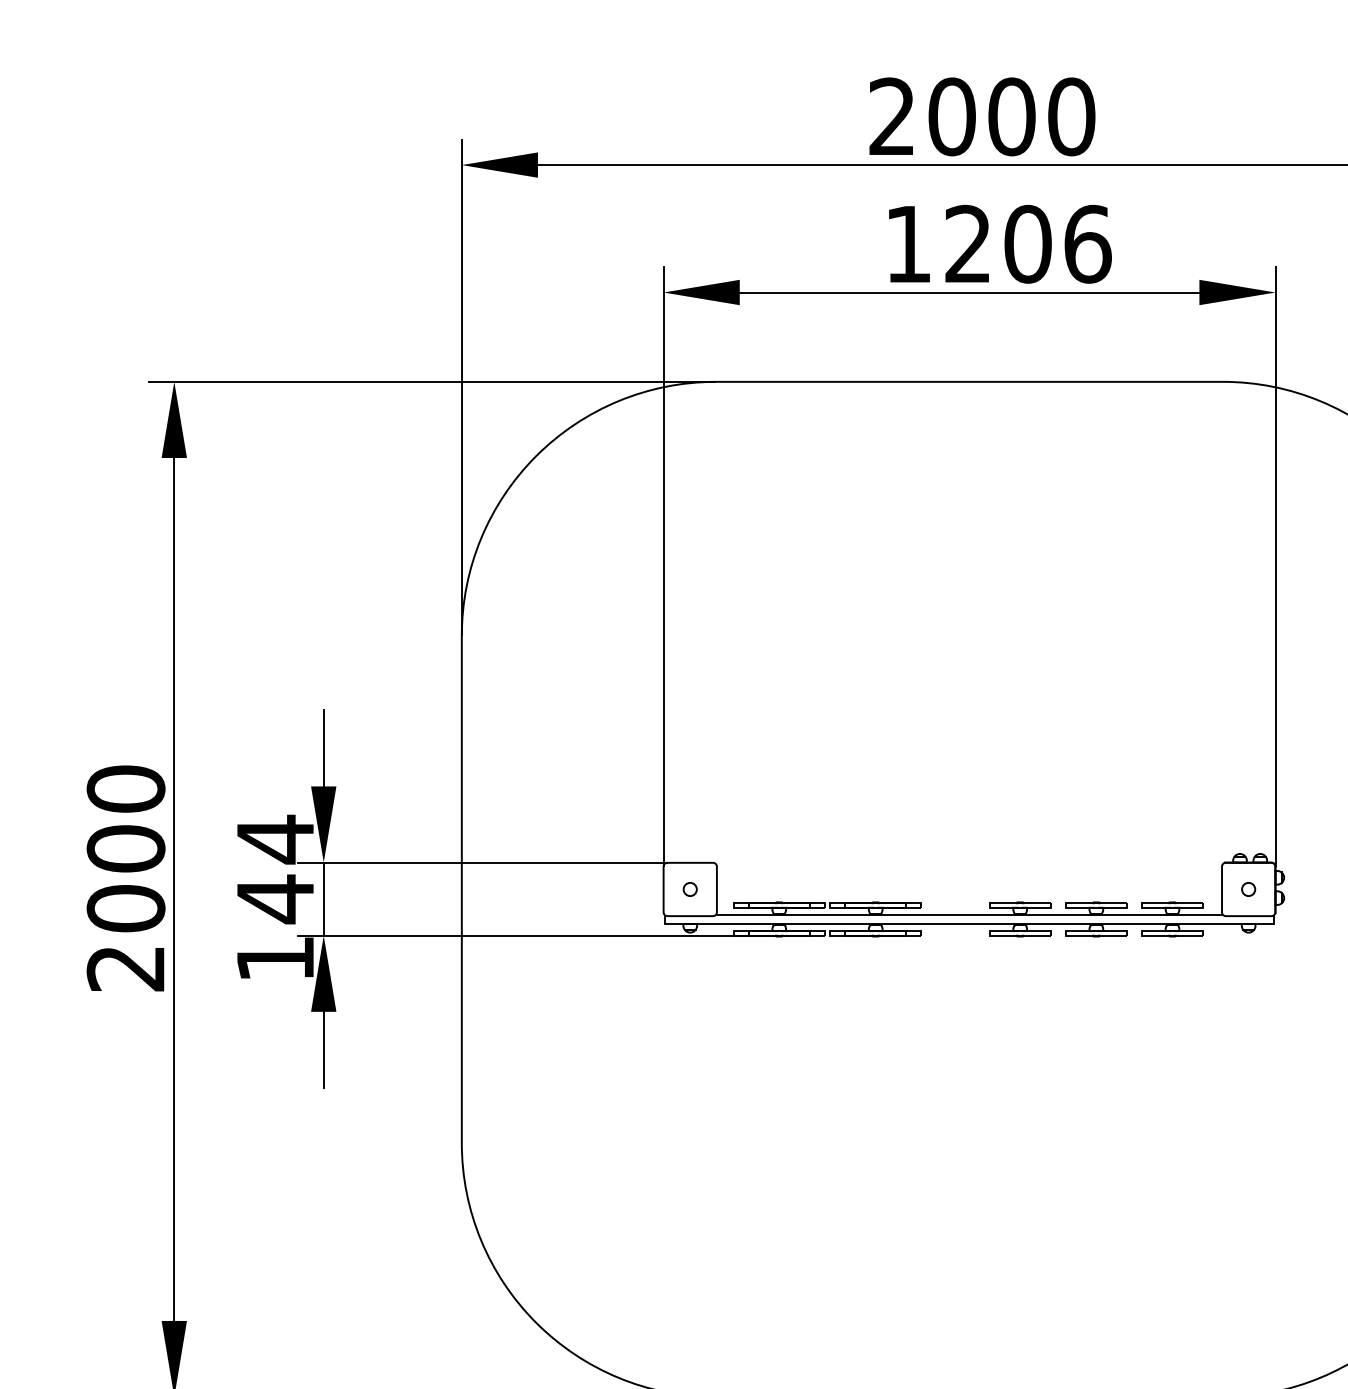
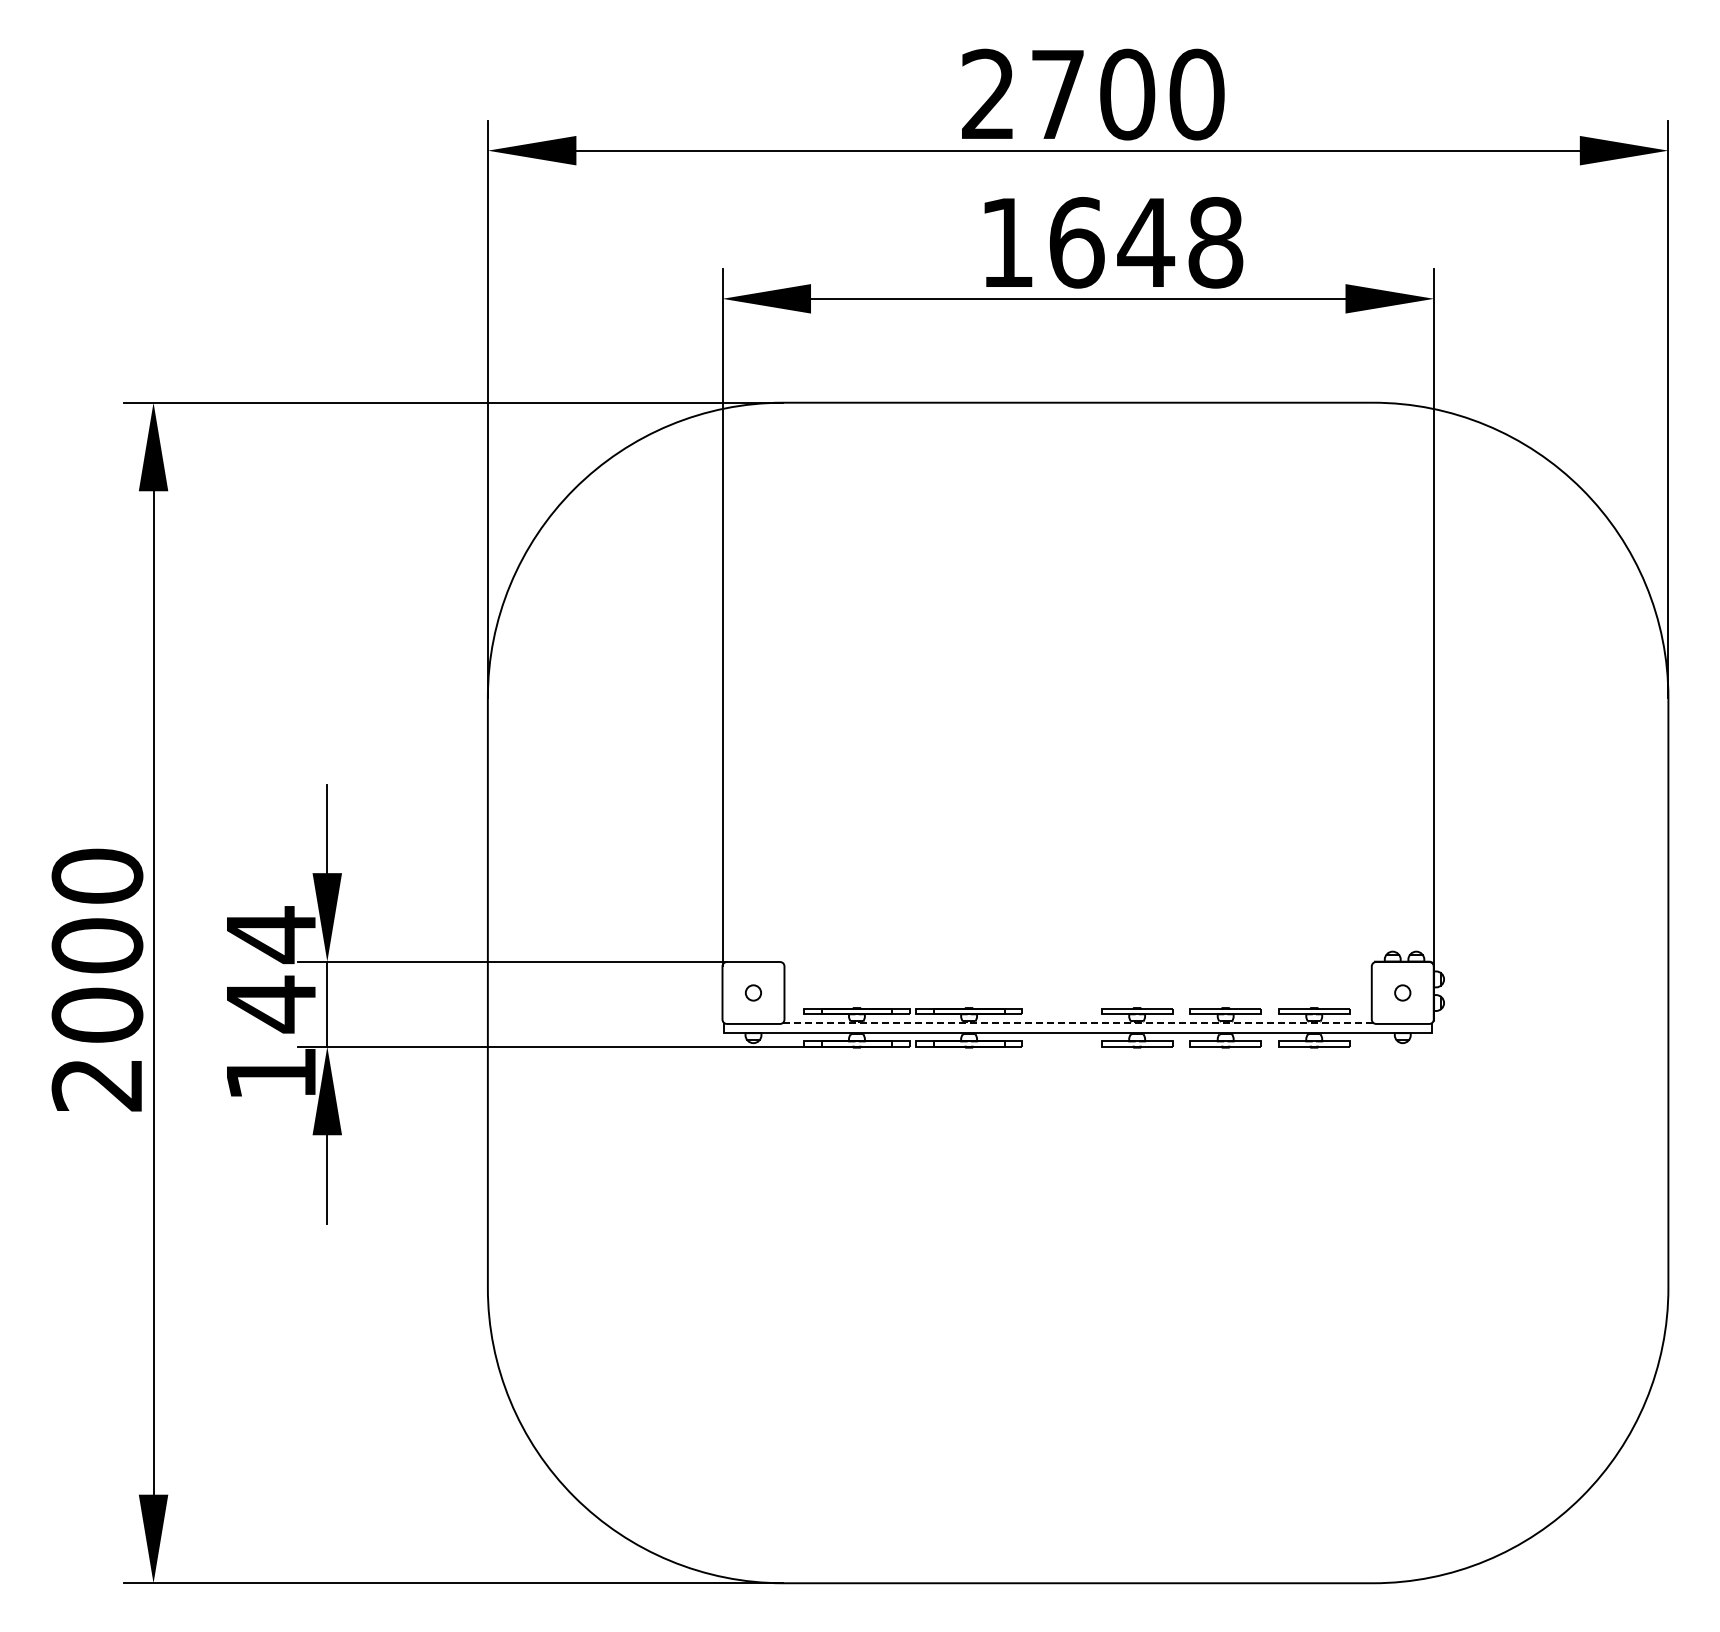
text: (951, 116) -> (1057, 94), 2000 -> 2700
text: (1028, 244) -> (1146, 242), 1206 -> 1648
line: (969, 914) -> (1078, 1022), solid -> dashed

